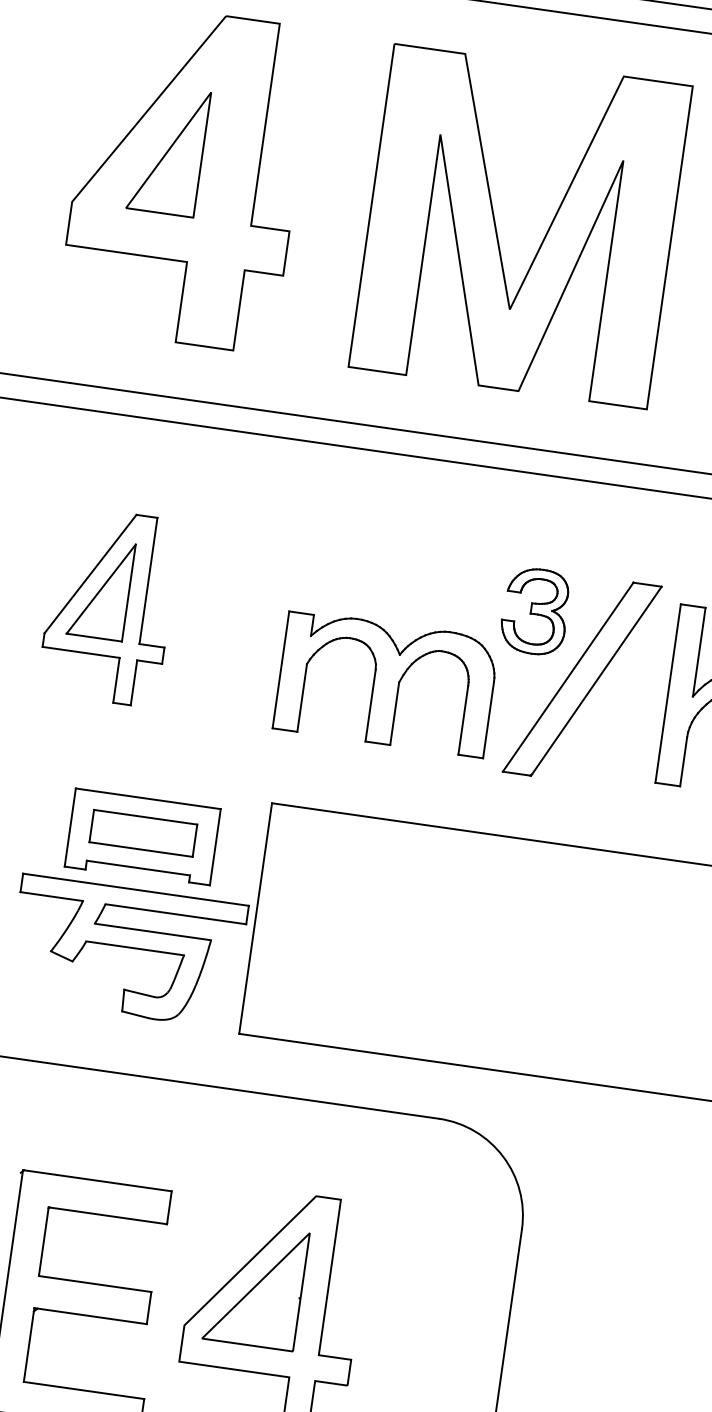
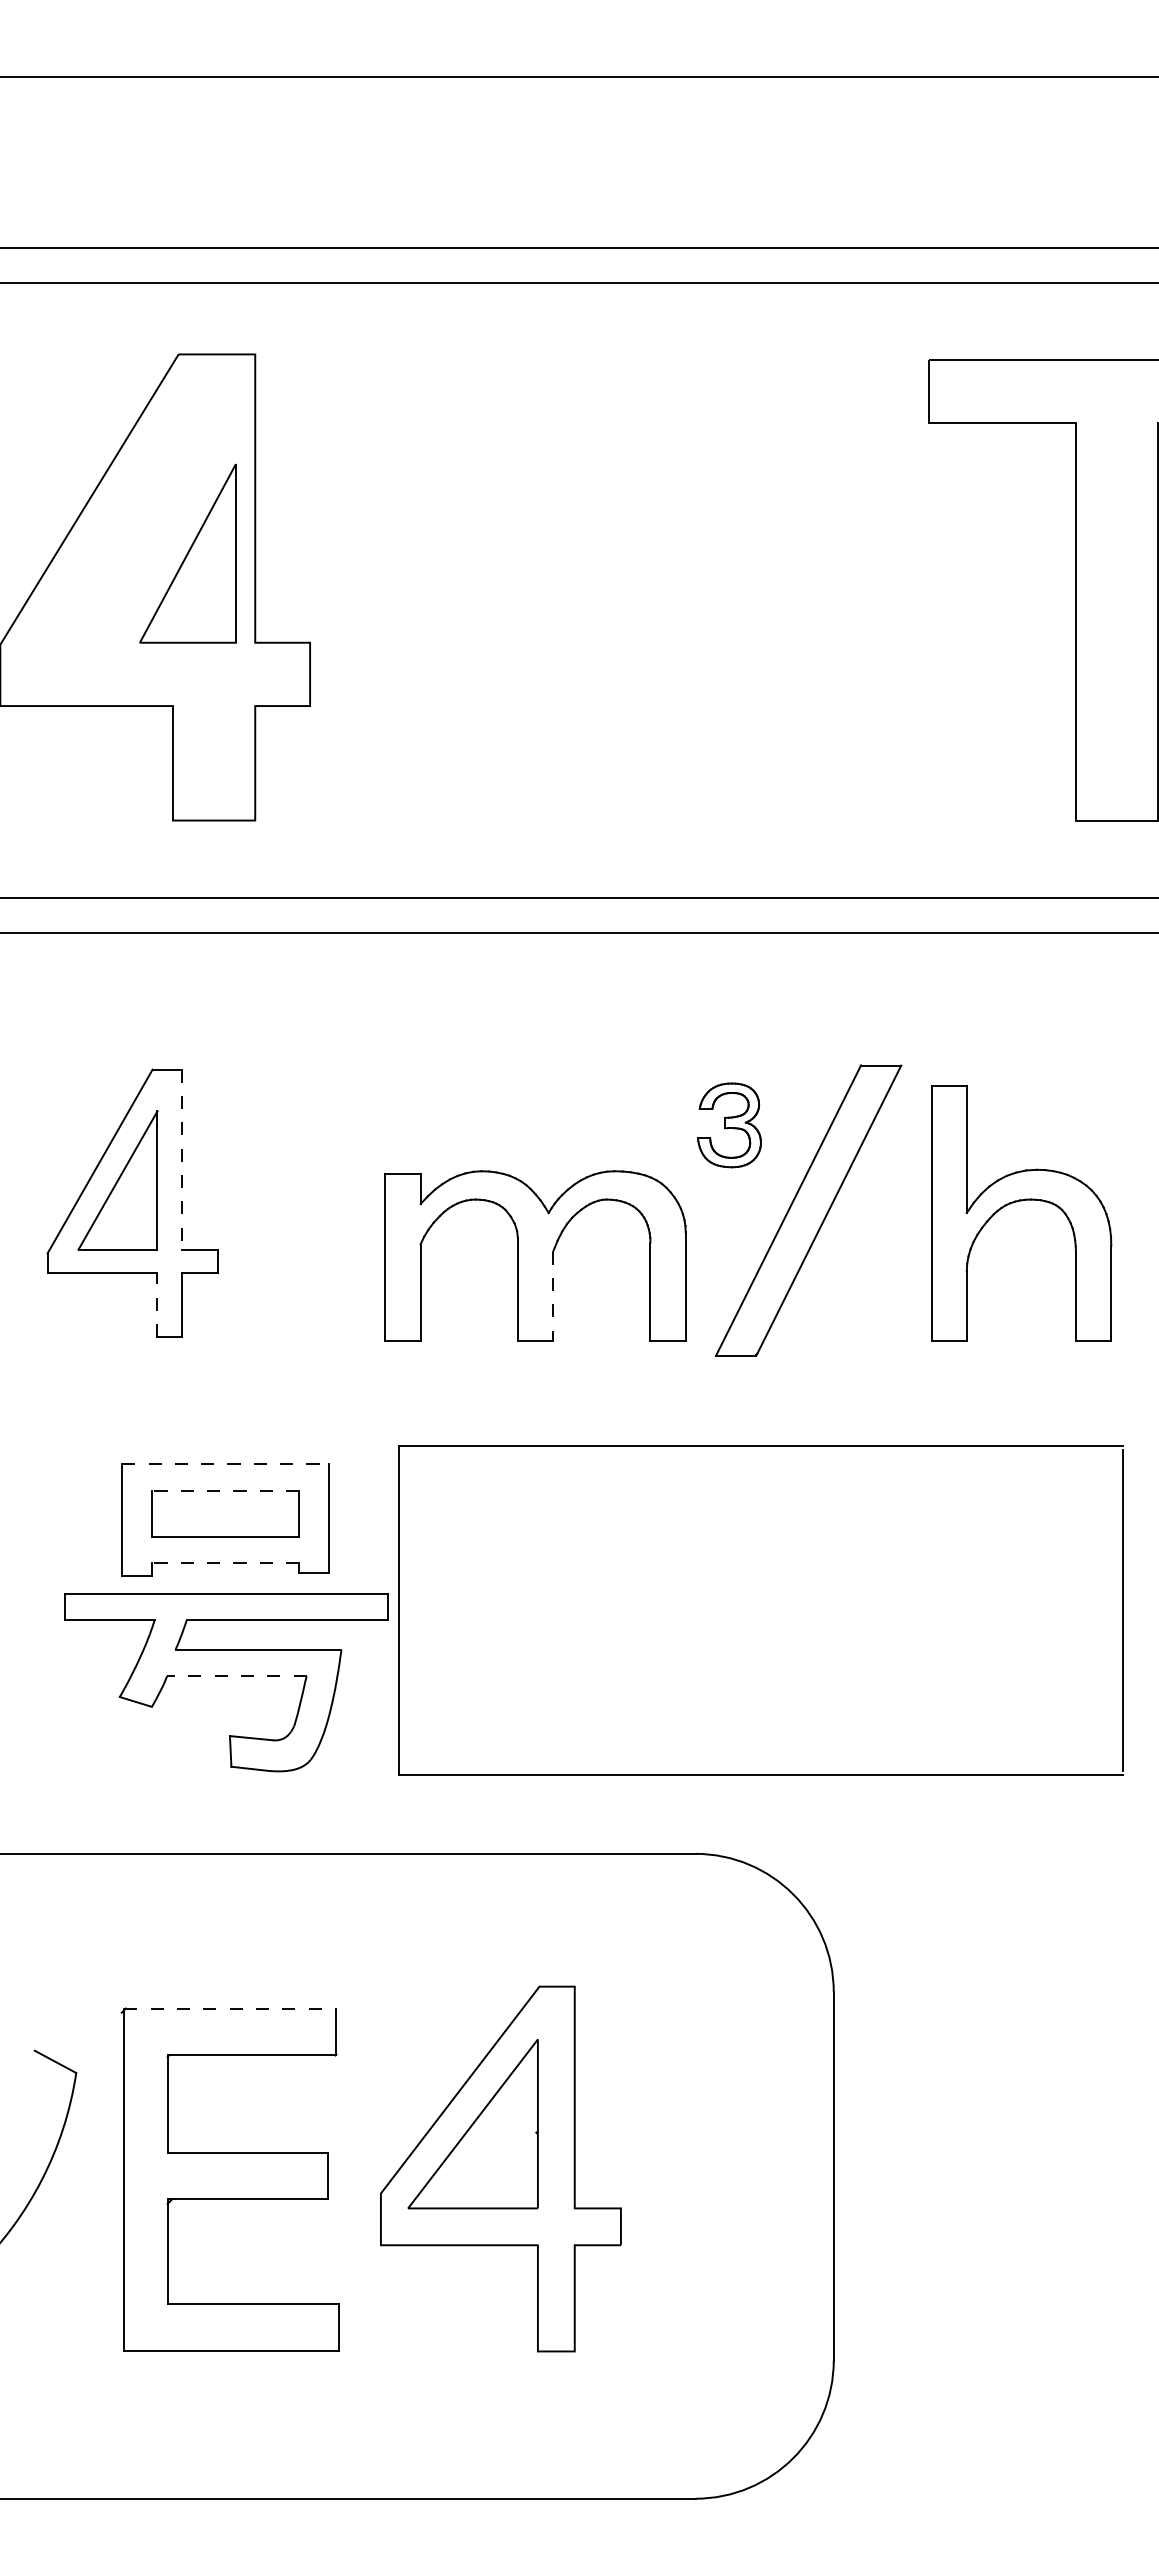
part: (168, 150) -> (187, 553), moved
part: (496, 229) -> (599, 599), removed
line: (148, 581) -> (182, 1160), solid -> dashed
part: (535, 611) -> (729, 1125), size x0.7
line: (116, 679) -> (157, 1304), solid -> dashed
line: (394, 713) -> (553, 1296), solid -> dashed
line: (148, 799) -> (226, 1464), solid -> dashed
line: (145, 817) -> (225, 1490), solid -> dashed
line: (138, 868) -> (225, 1563), solid -> dashed
line: (134, 948) -> (236, 1676), solid -> dashed
line: (97, 1180) -> (230, 2008), solid -> dashed

